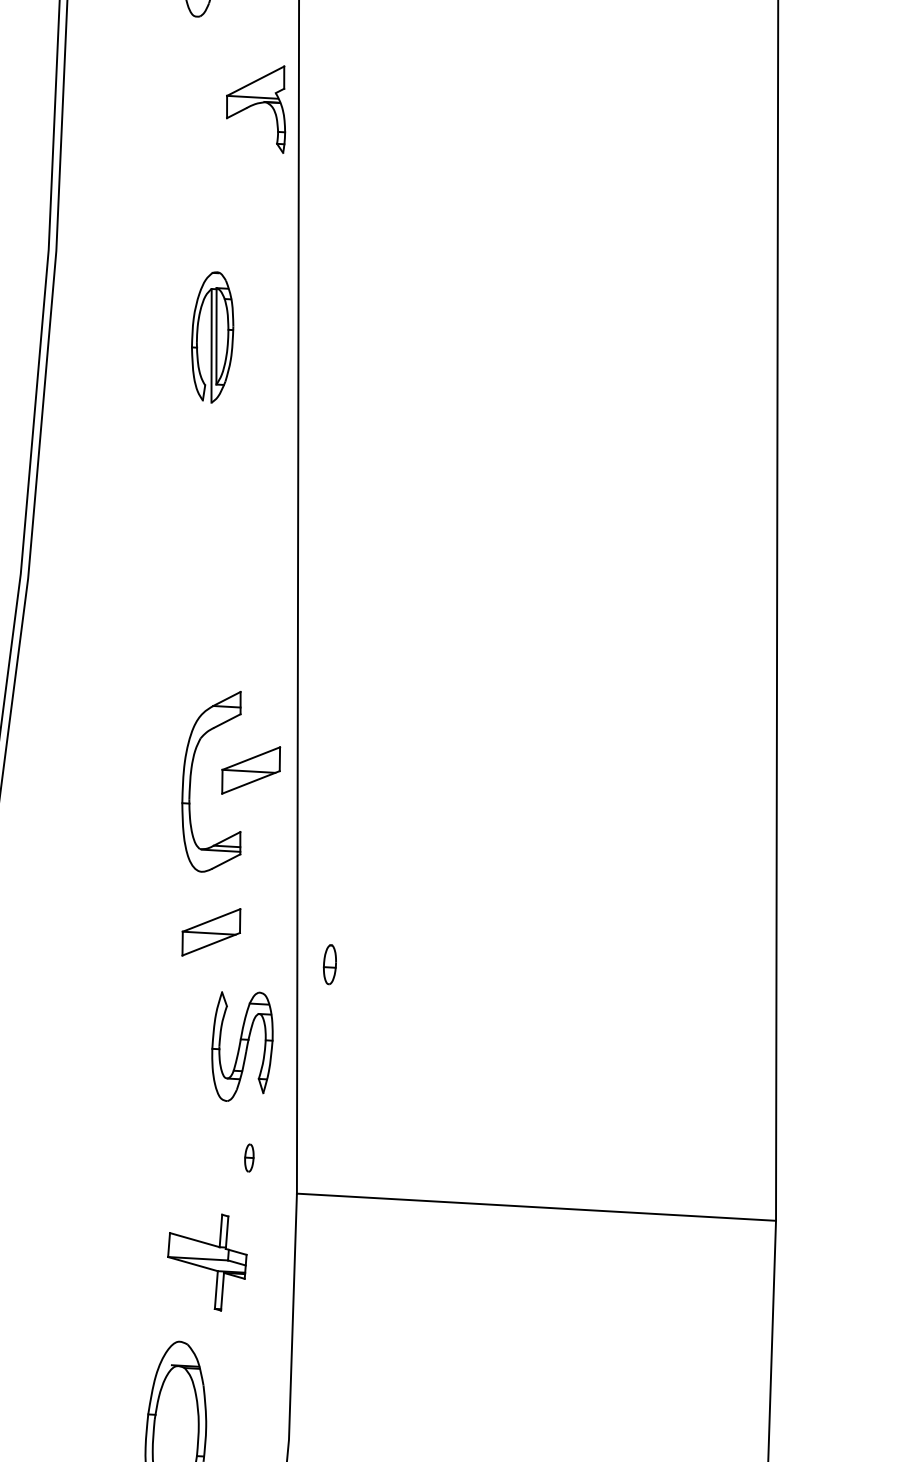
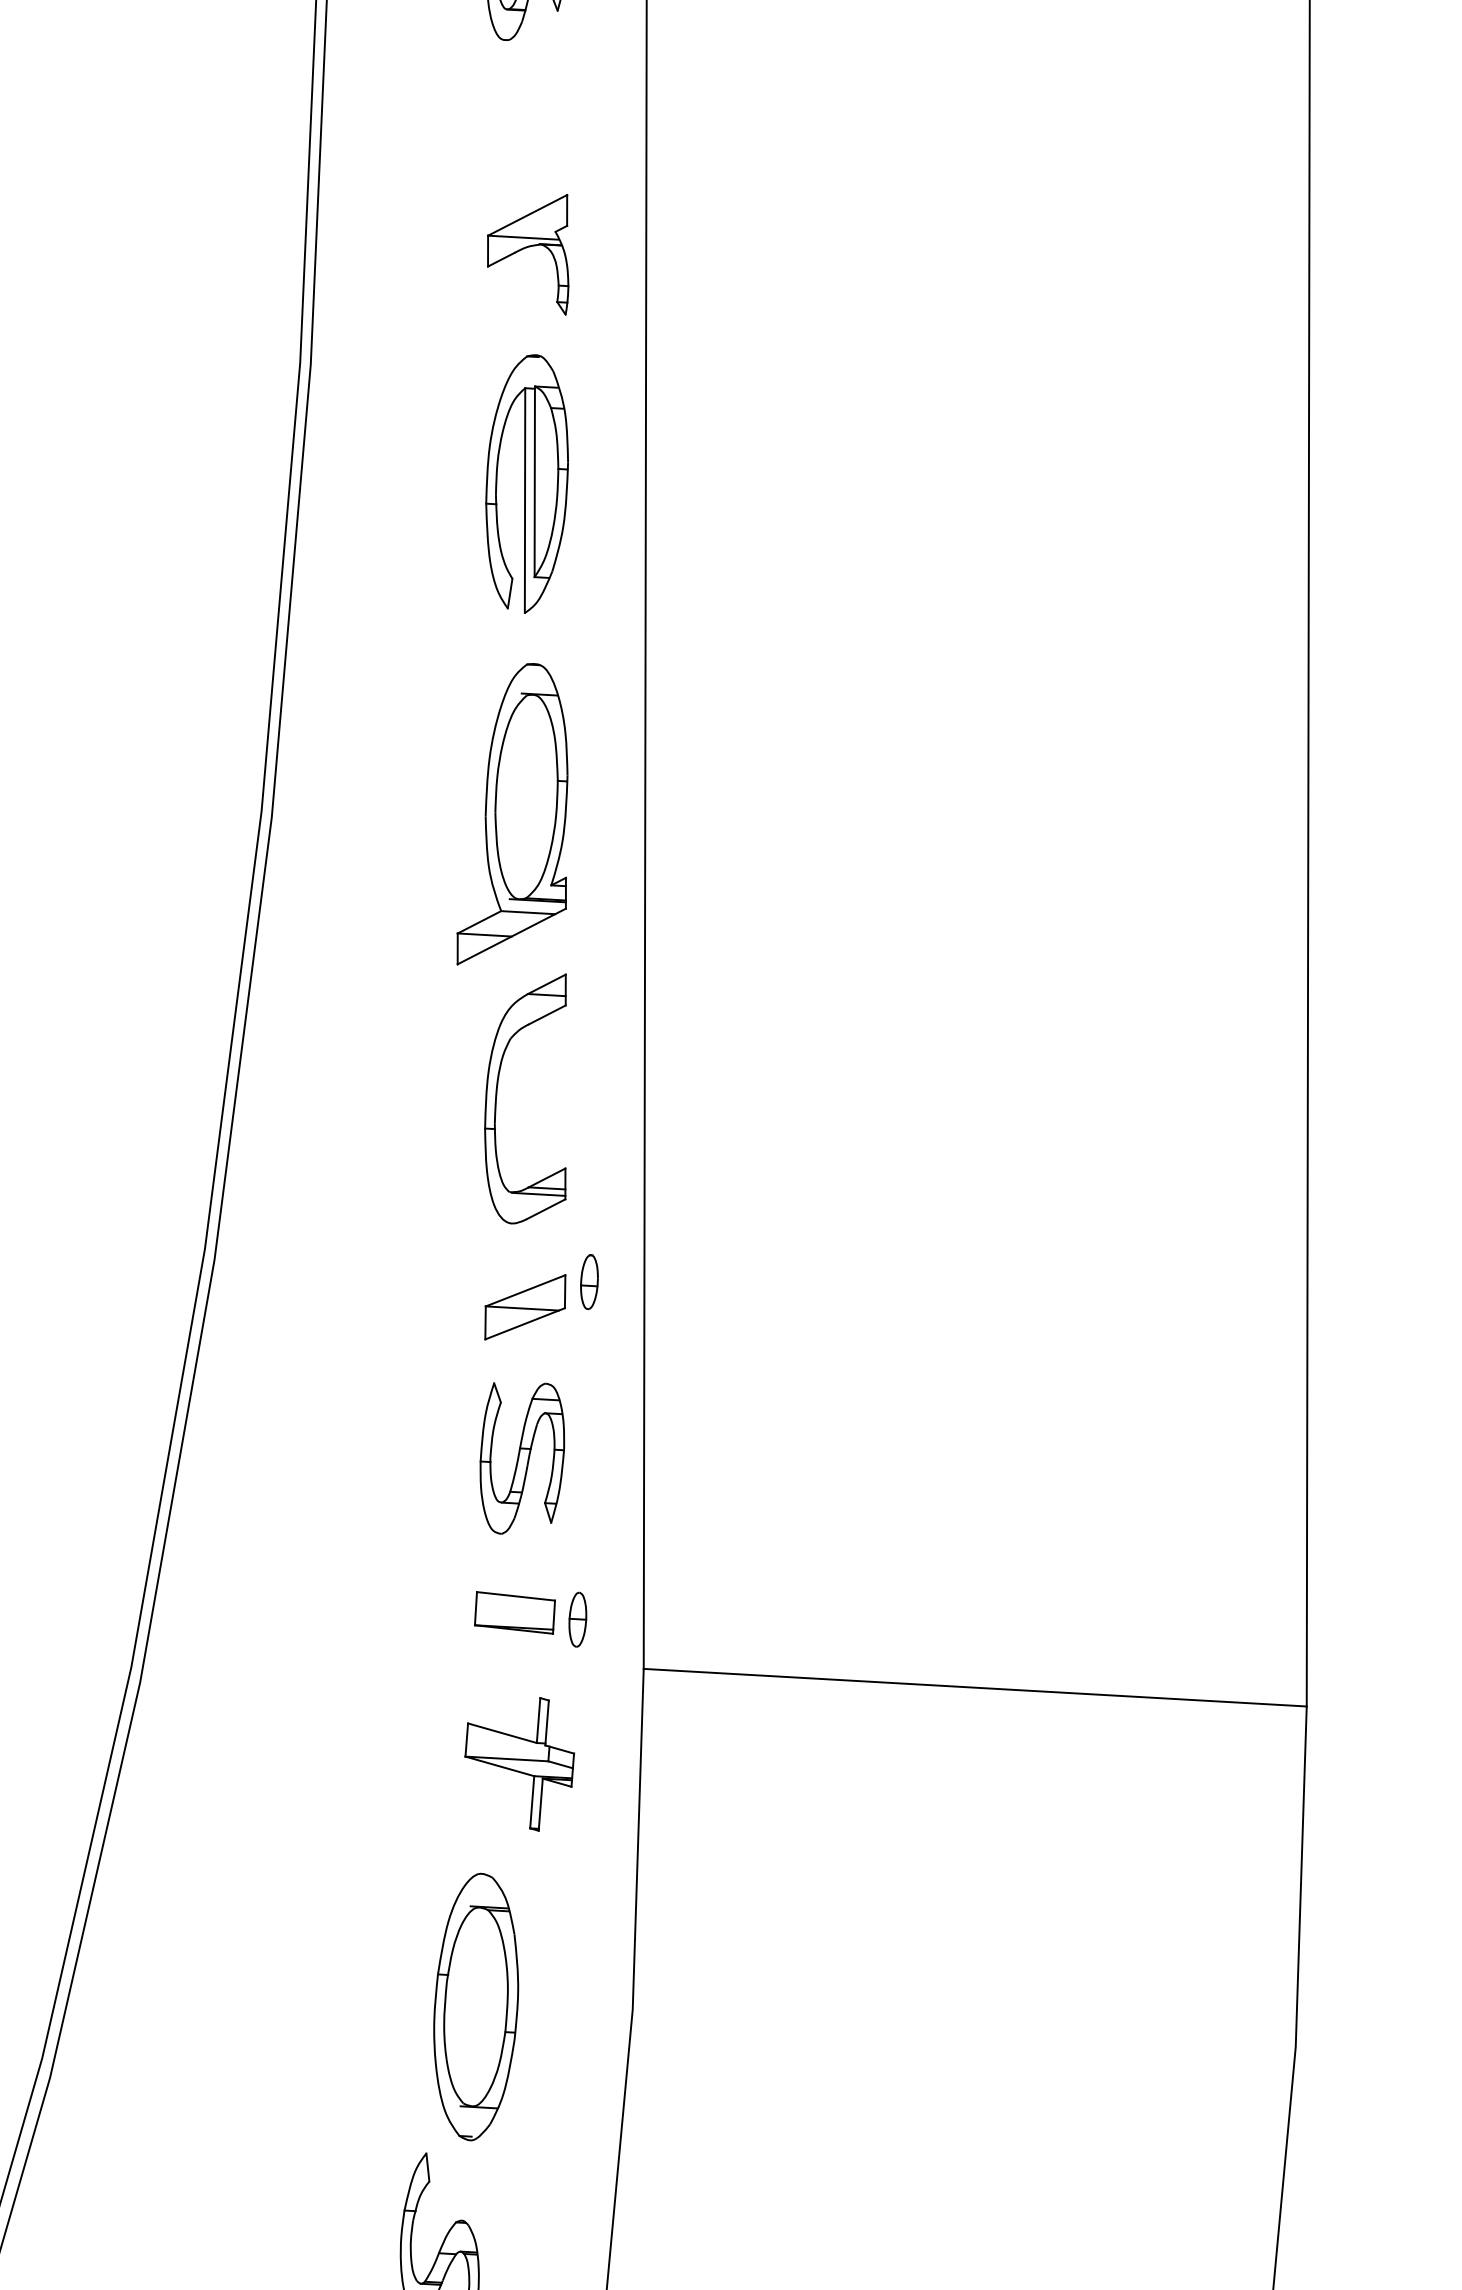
part: (254, 105) -> (526, 248), moved
part: (212, 337) -> (526, 483), size x1.43
part: (202, 576) -> (512, 814), added
part: (251, 770) -> (580, 1083), removed
part: (330, 965) -> (589, 1282), moved
part: (242, 1046) -> (522, 1458), moved
part: (203, 1152) -> (514, 1612), added
part: (249, 1157) -> (577, 1619), size x1.43

